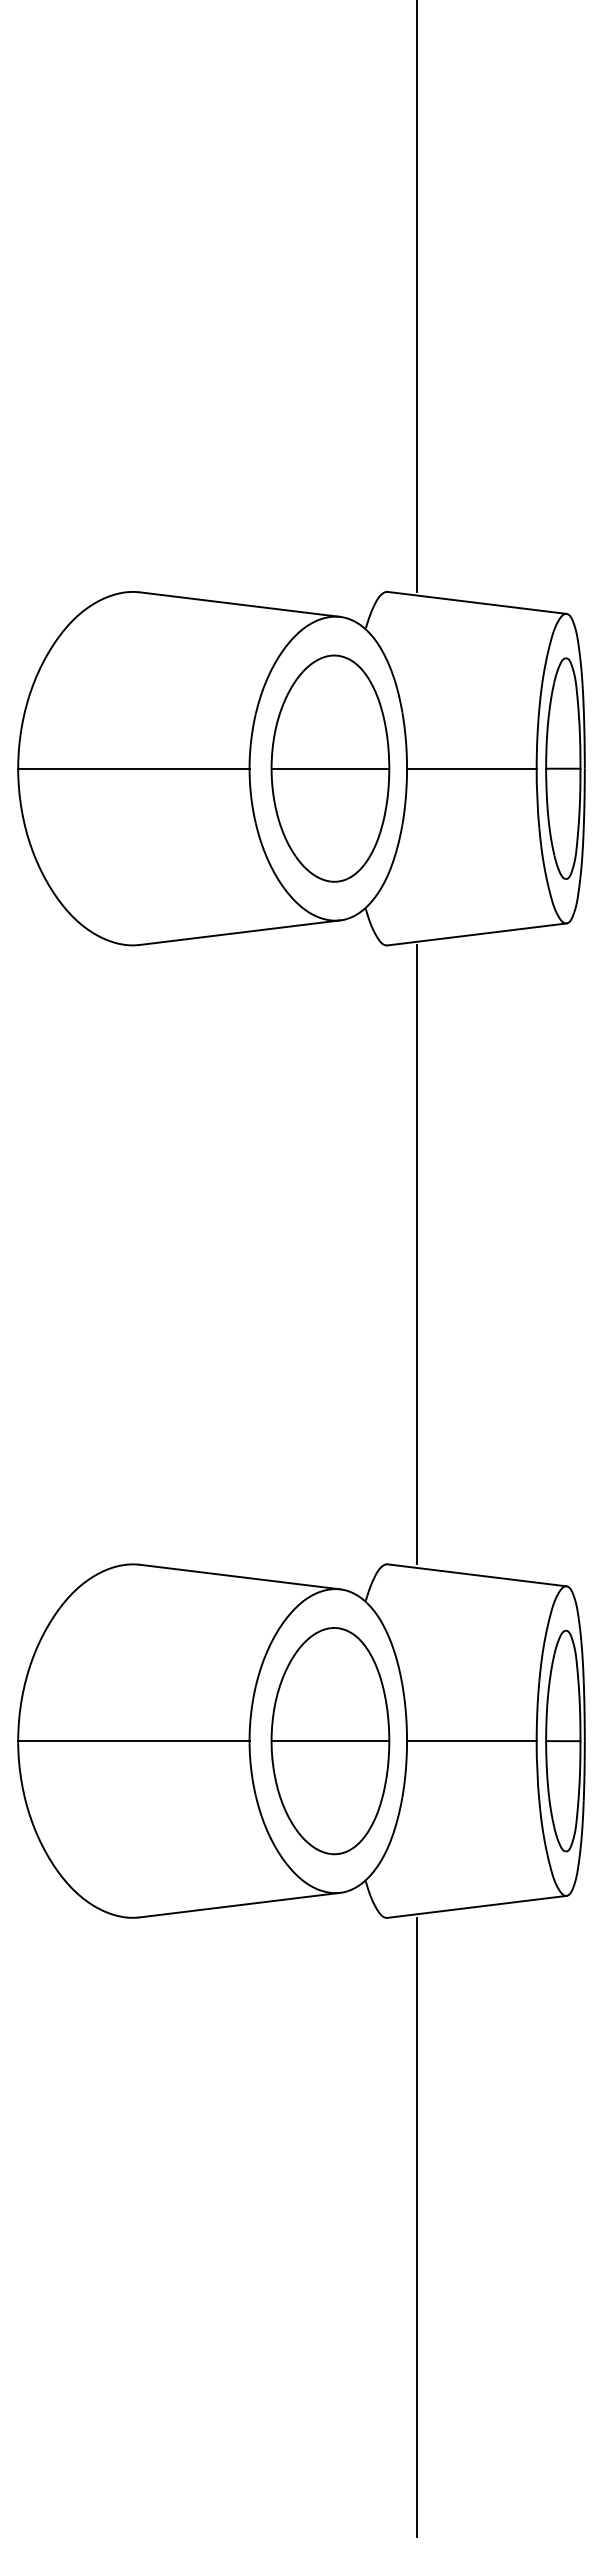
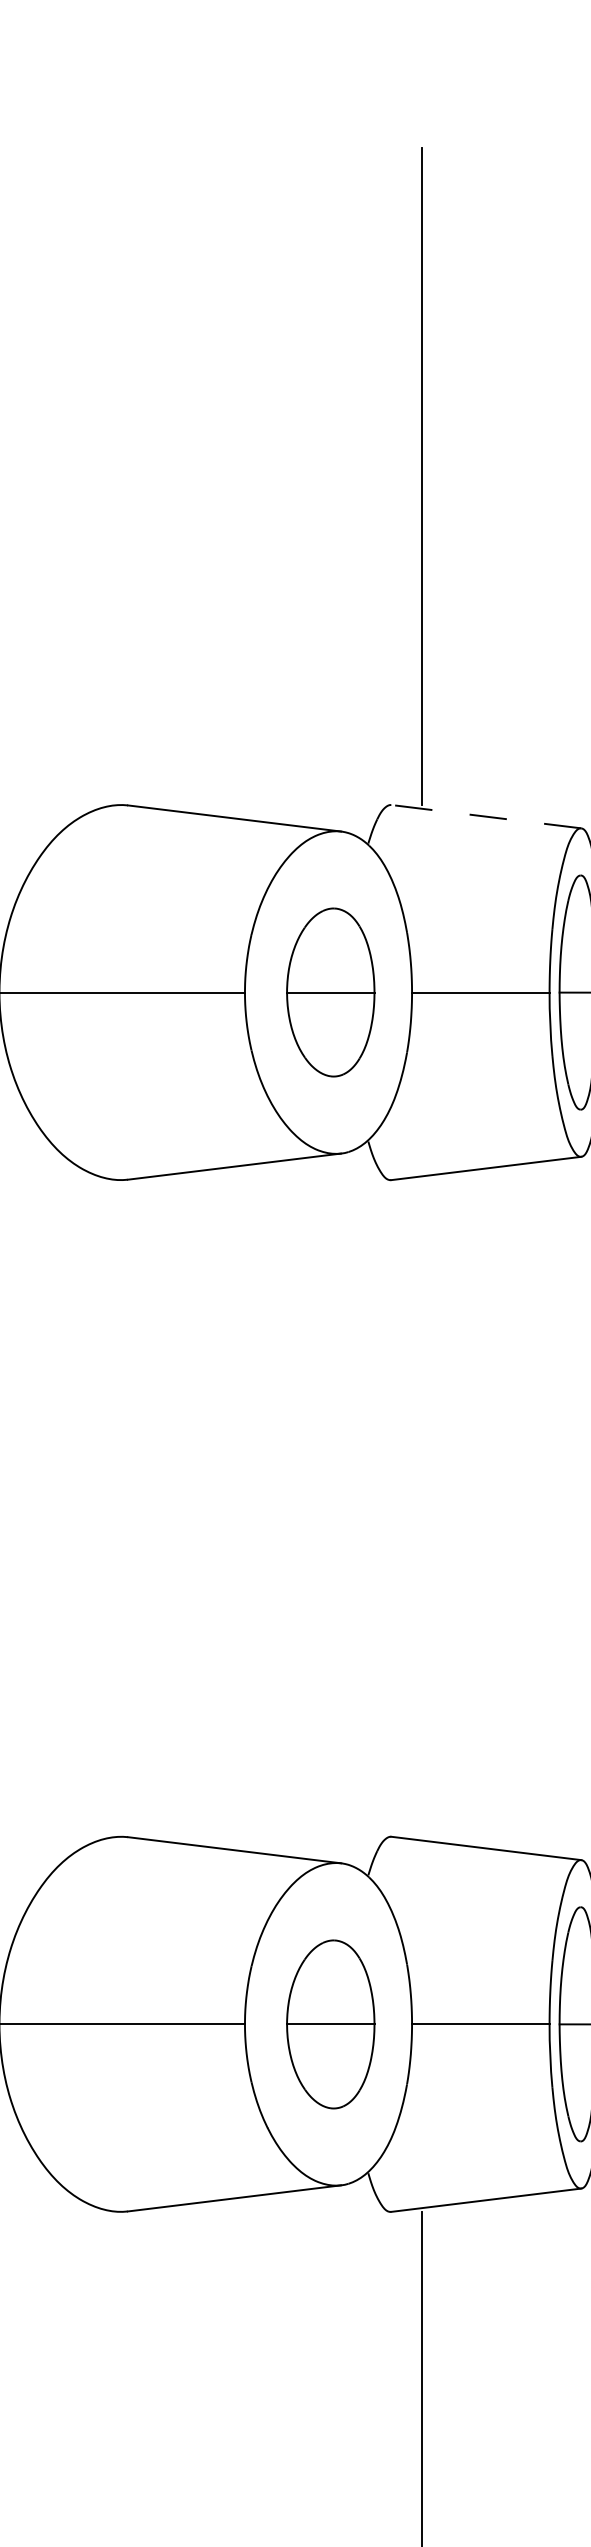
line: (476, 602) -> (485, 816), solid -> dashed
part: (330, 768) -> (330, 992), size x0.7
line: (416, 1254) -> (422, 1508), removed
part: (330, 1741) -> (330, 2024), size x0.7

